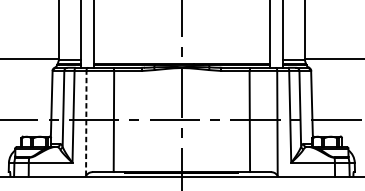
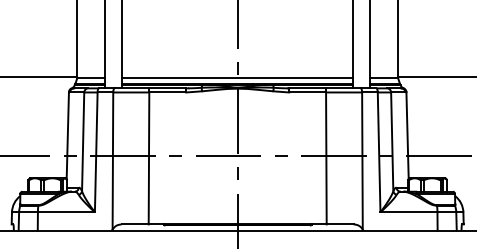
line: (181, 59) -> (237, 77), added
line: (85, 123) -> (112, 160), dashed -> solid

